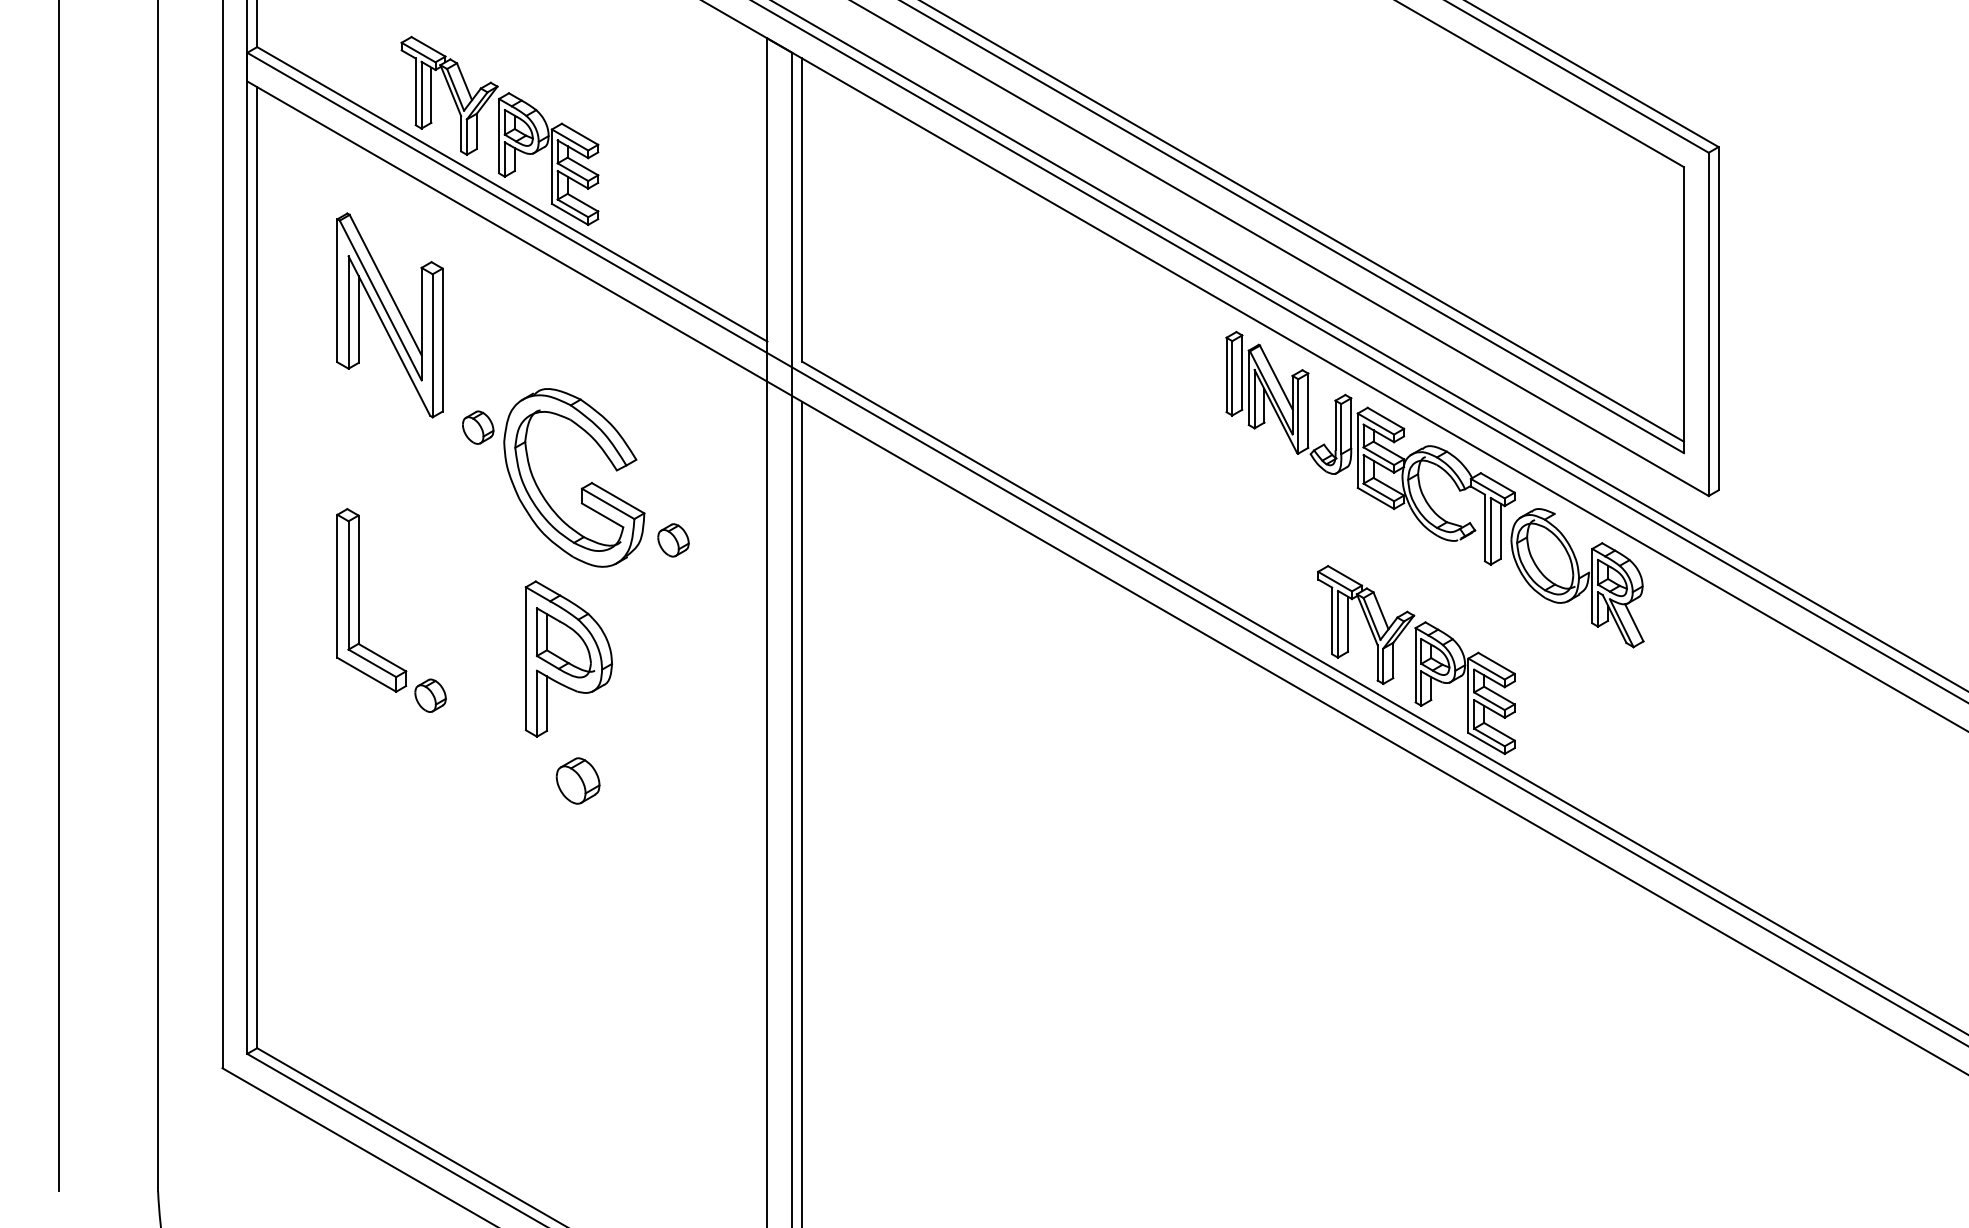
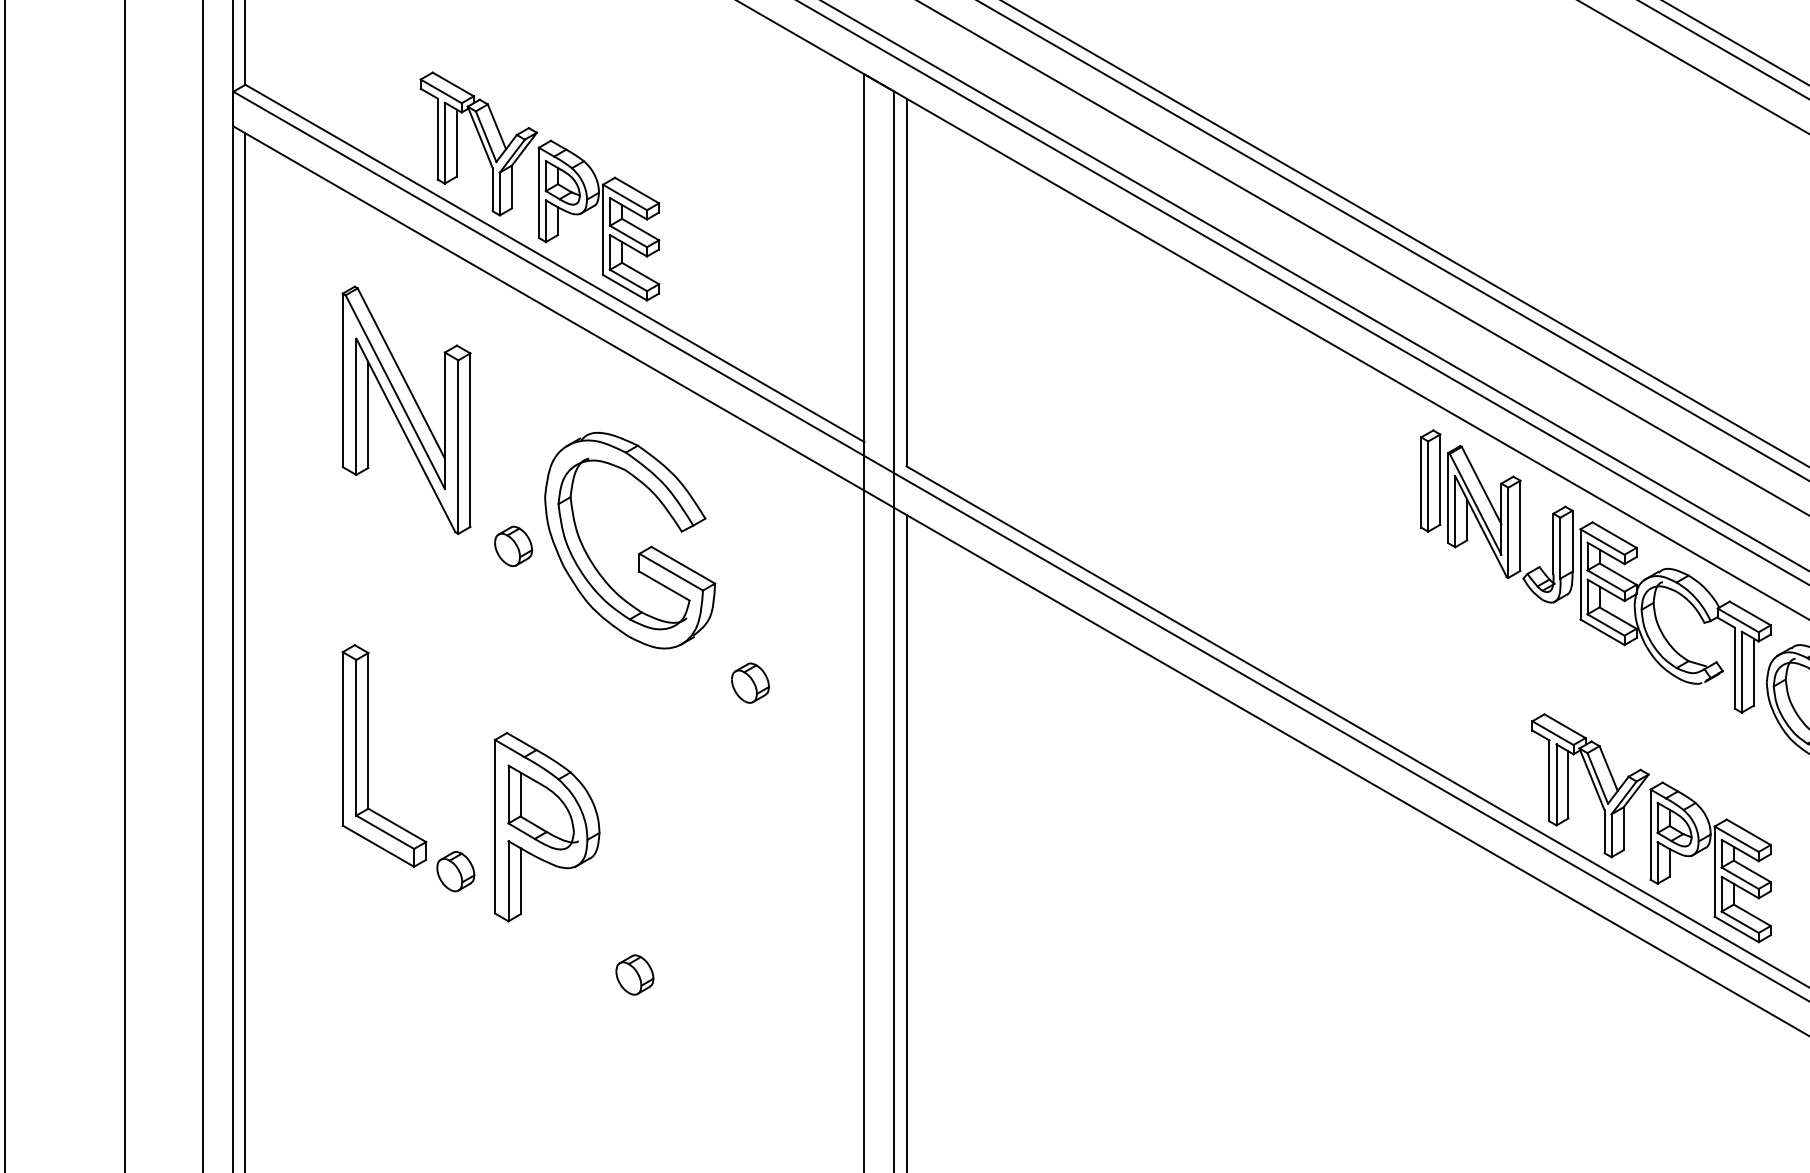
part: (581, 487) -> (638, 552), moved
part: (568, 658) -> (546, 826), moved
part: (578, 780) -> (635, 974), size x0.71

